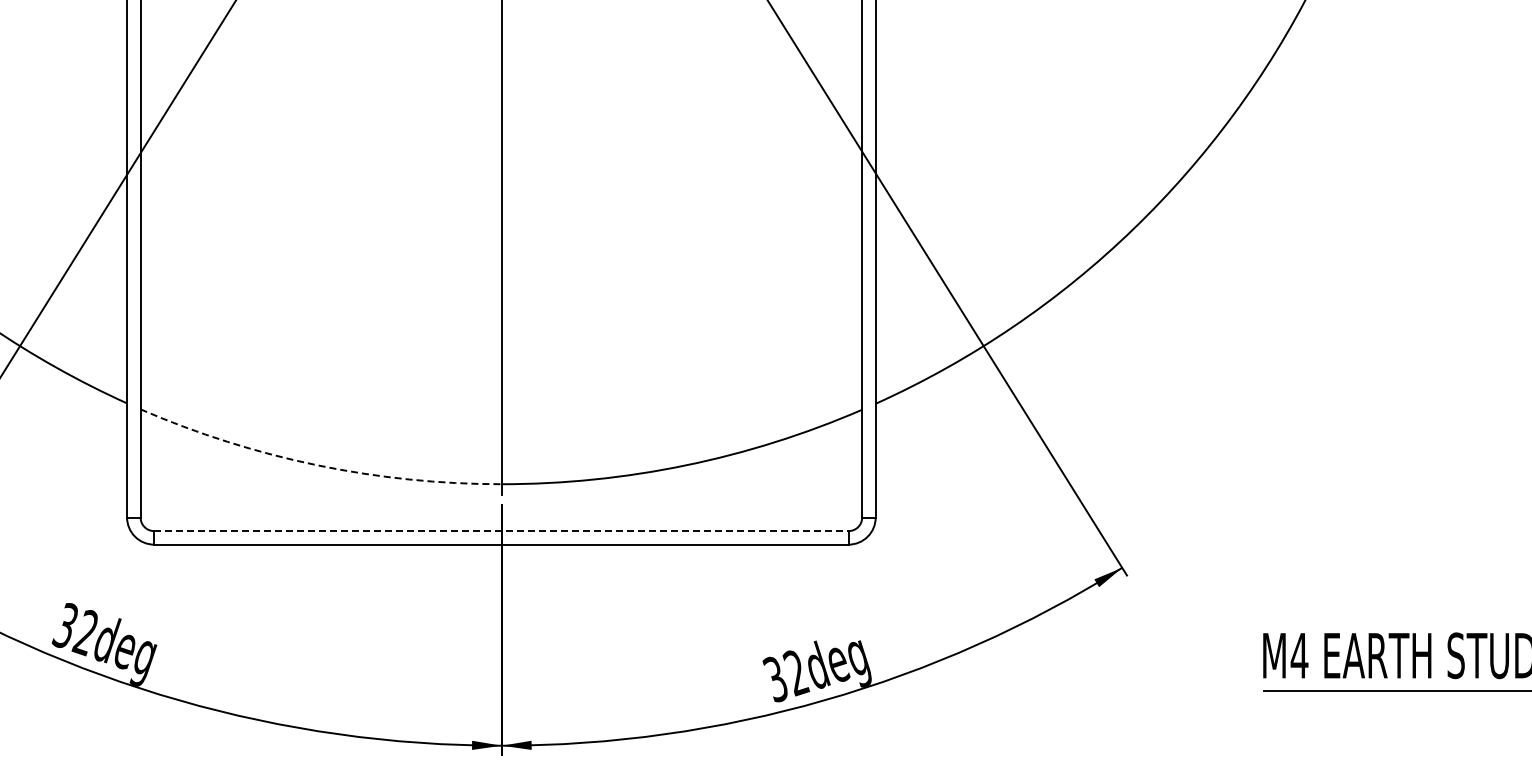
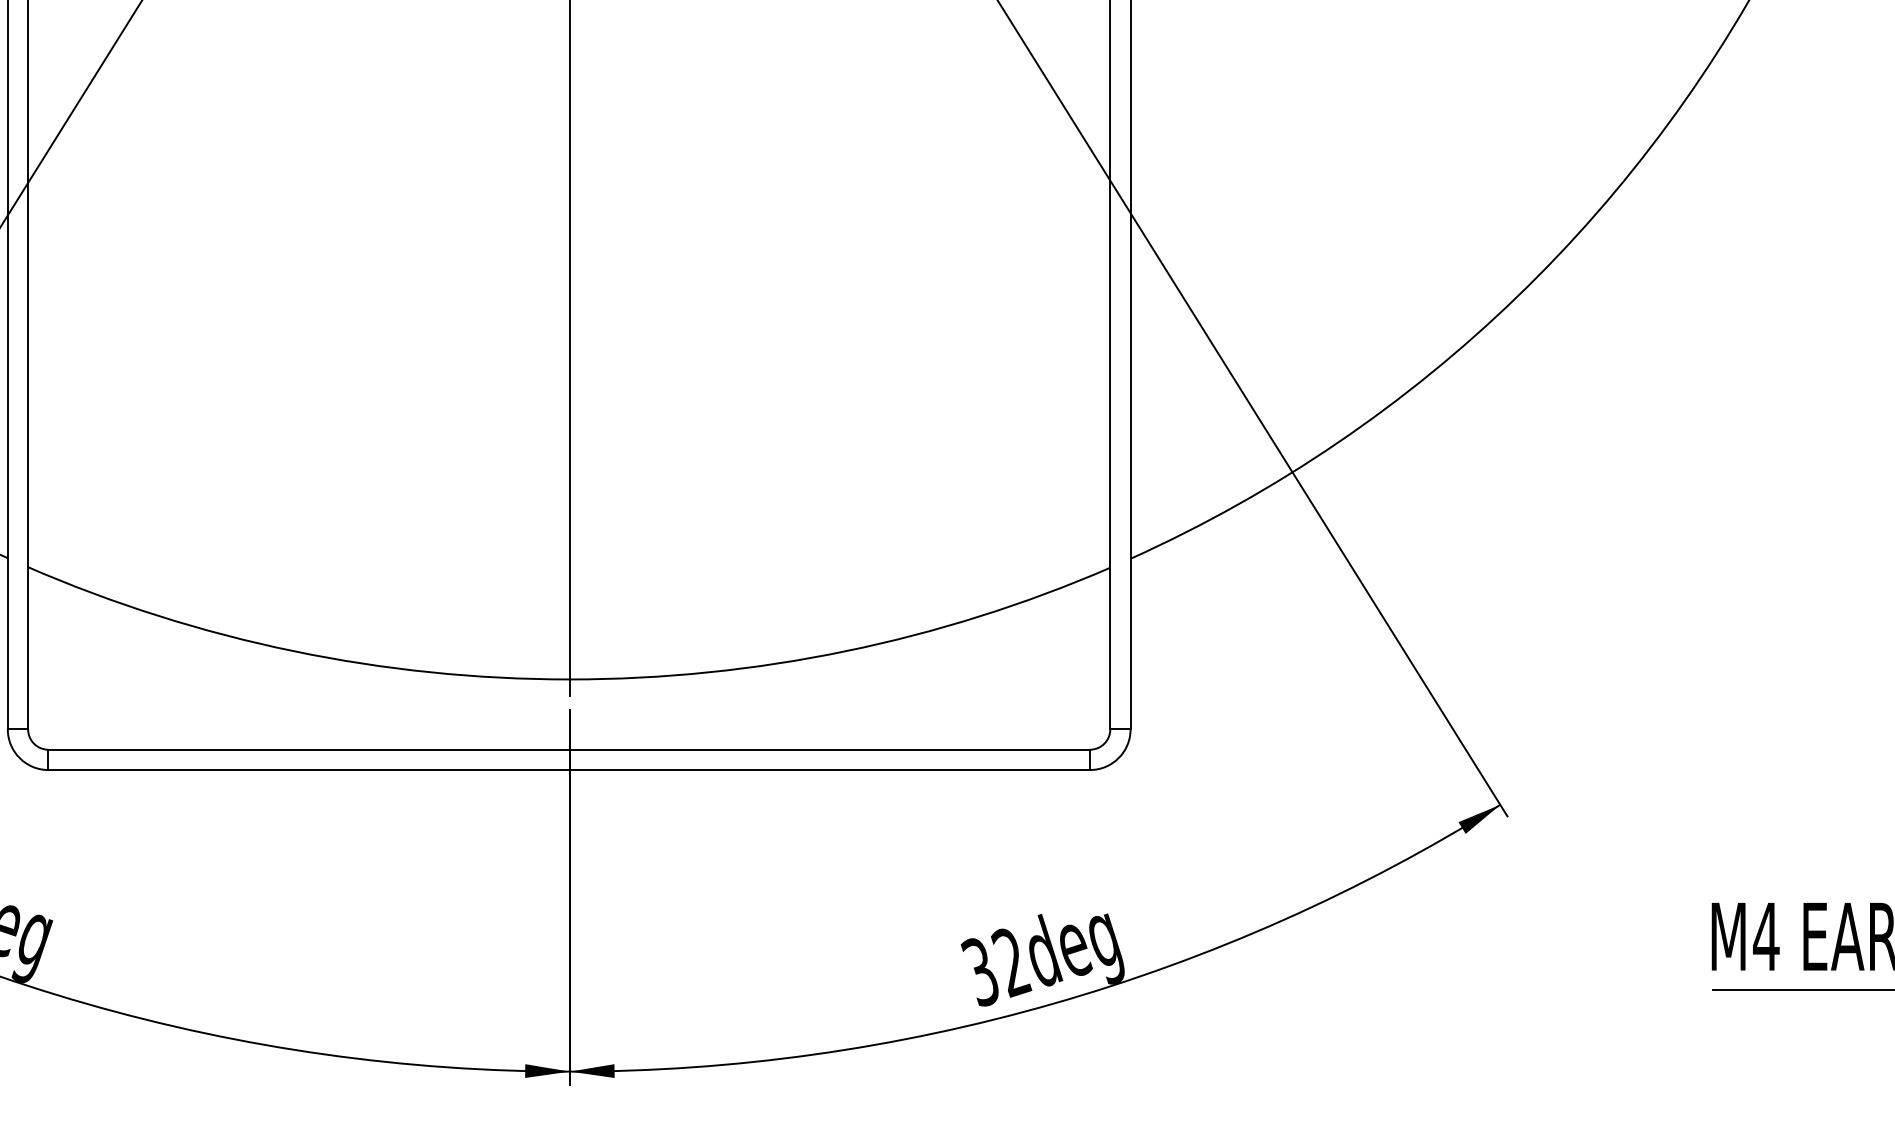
arc: (317, 465) -> (293, 651), dashed -> solid
line: (501, 531) -> (569, 750), dashed -> solid

